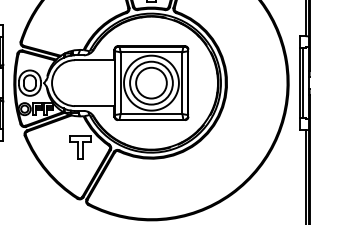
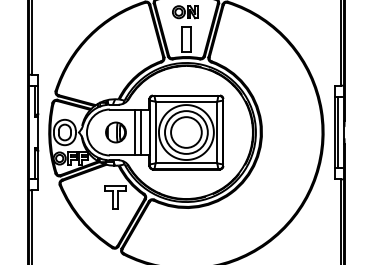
part: (80, 83) -> (115, 132), added
line: (99, 83) -> (134, 132), added
line: (105, 83) -> (140, 132), added

